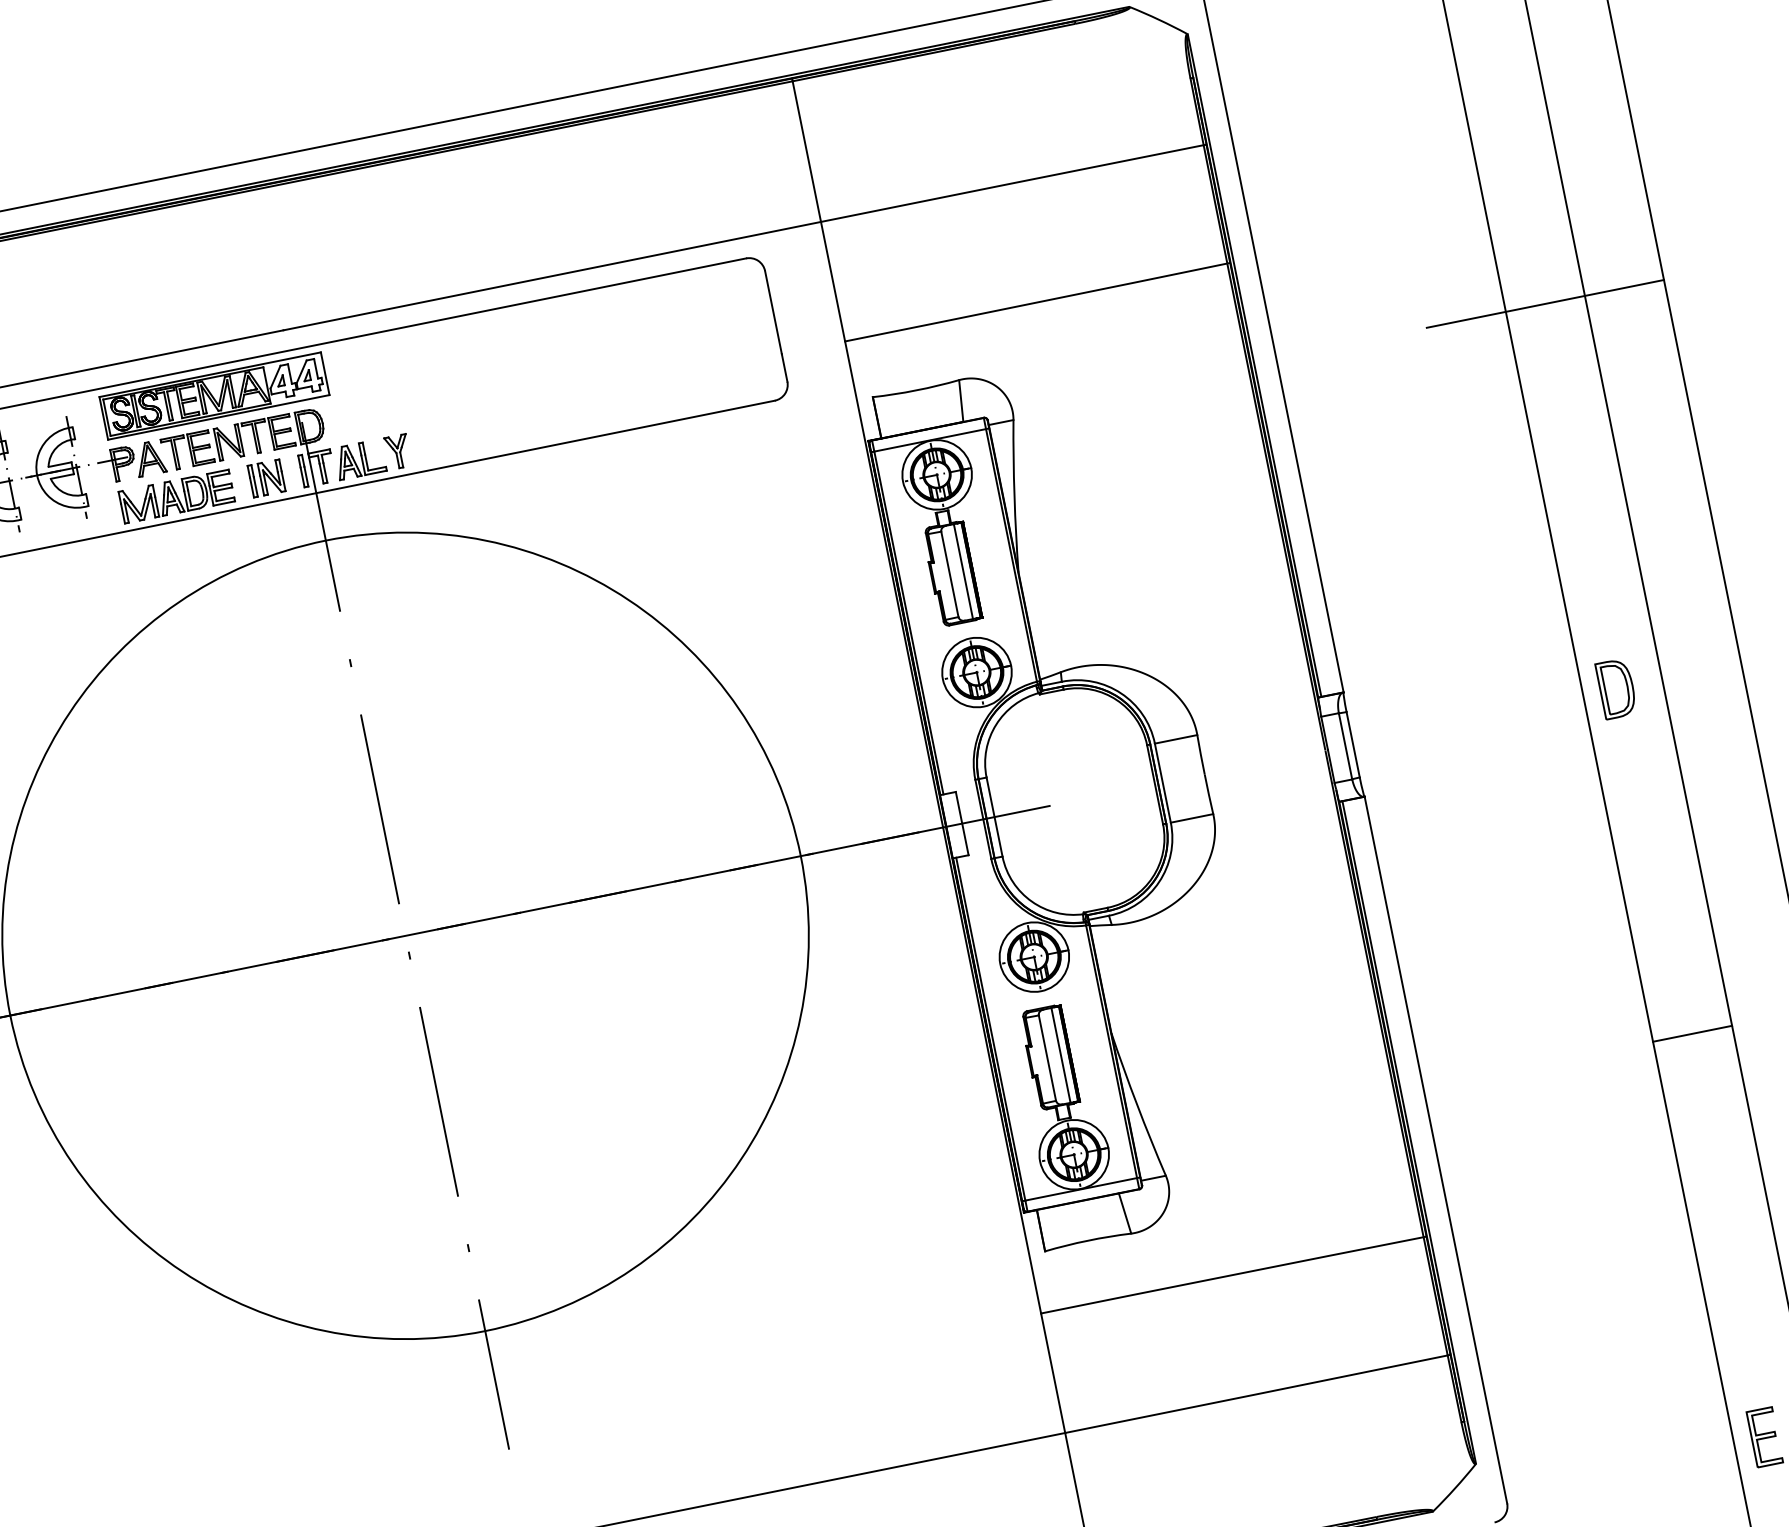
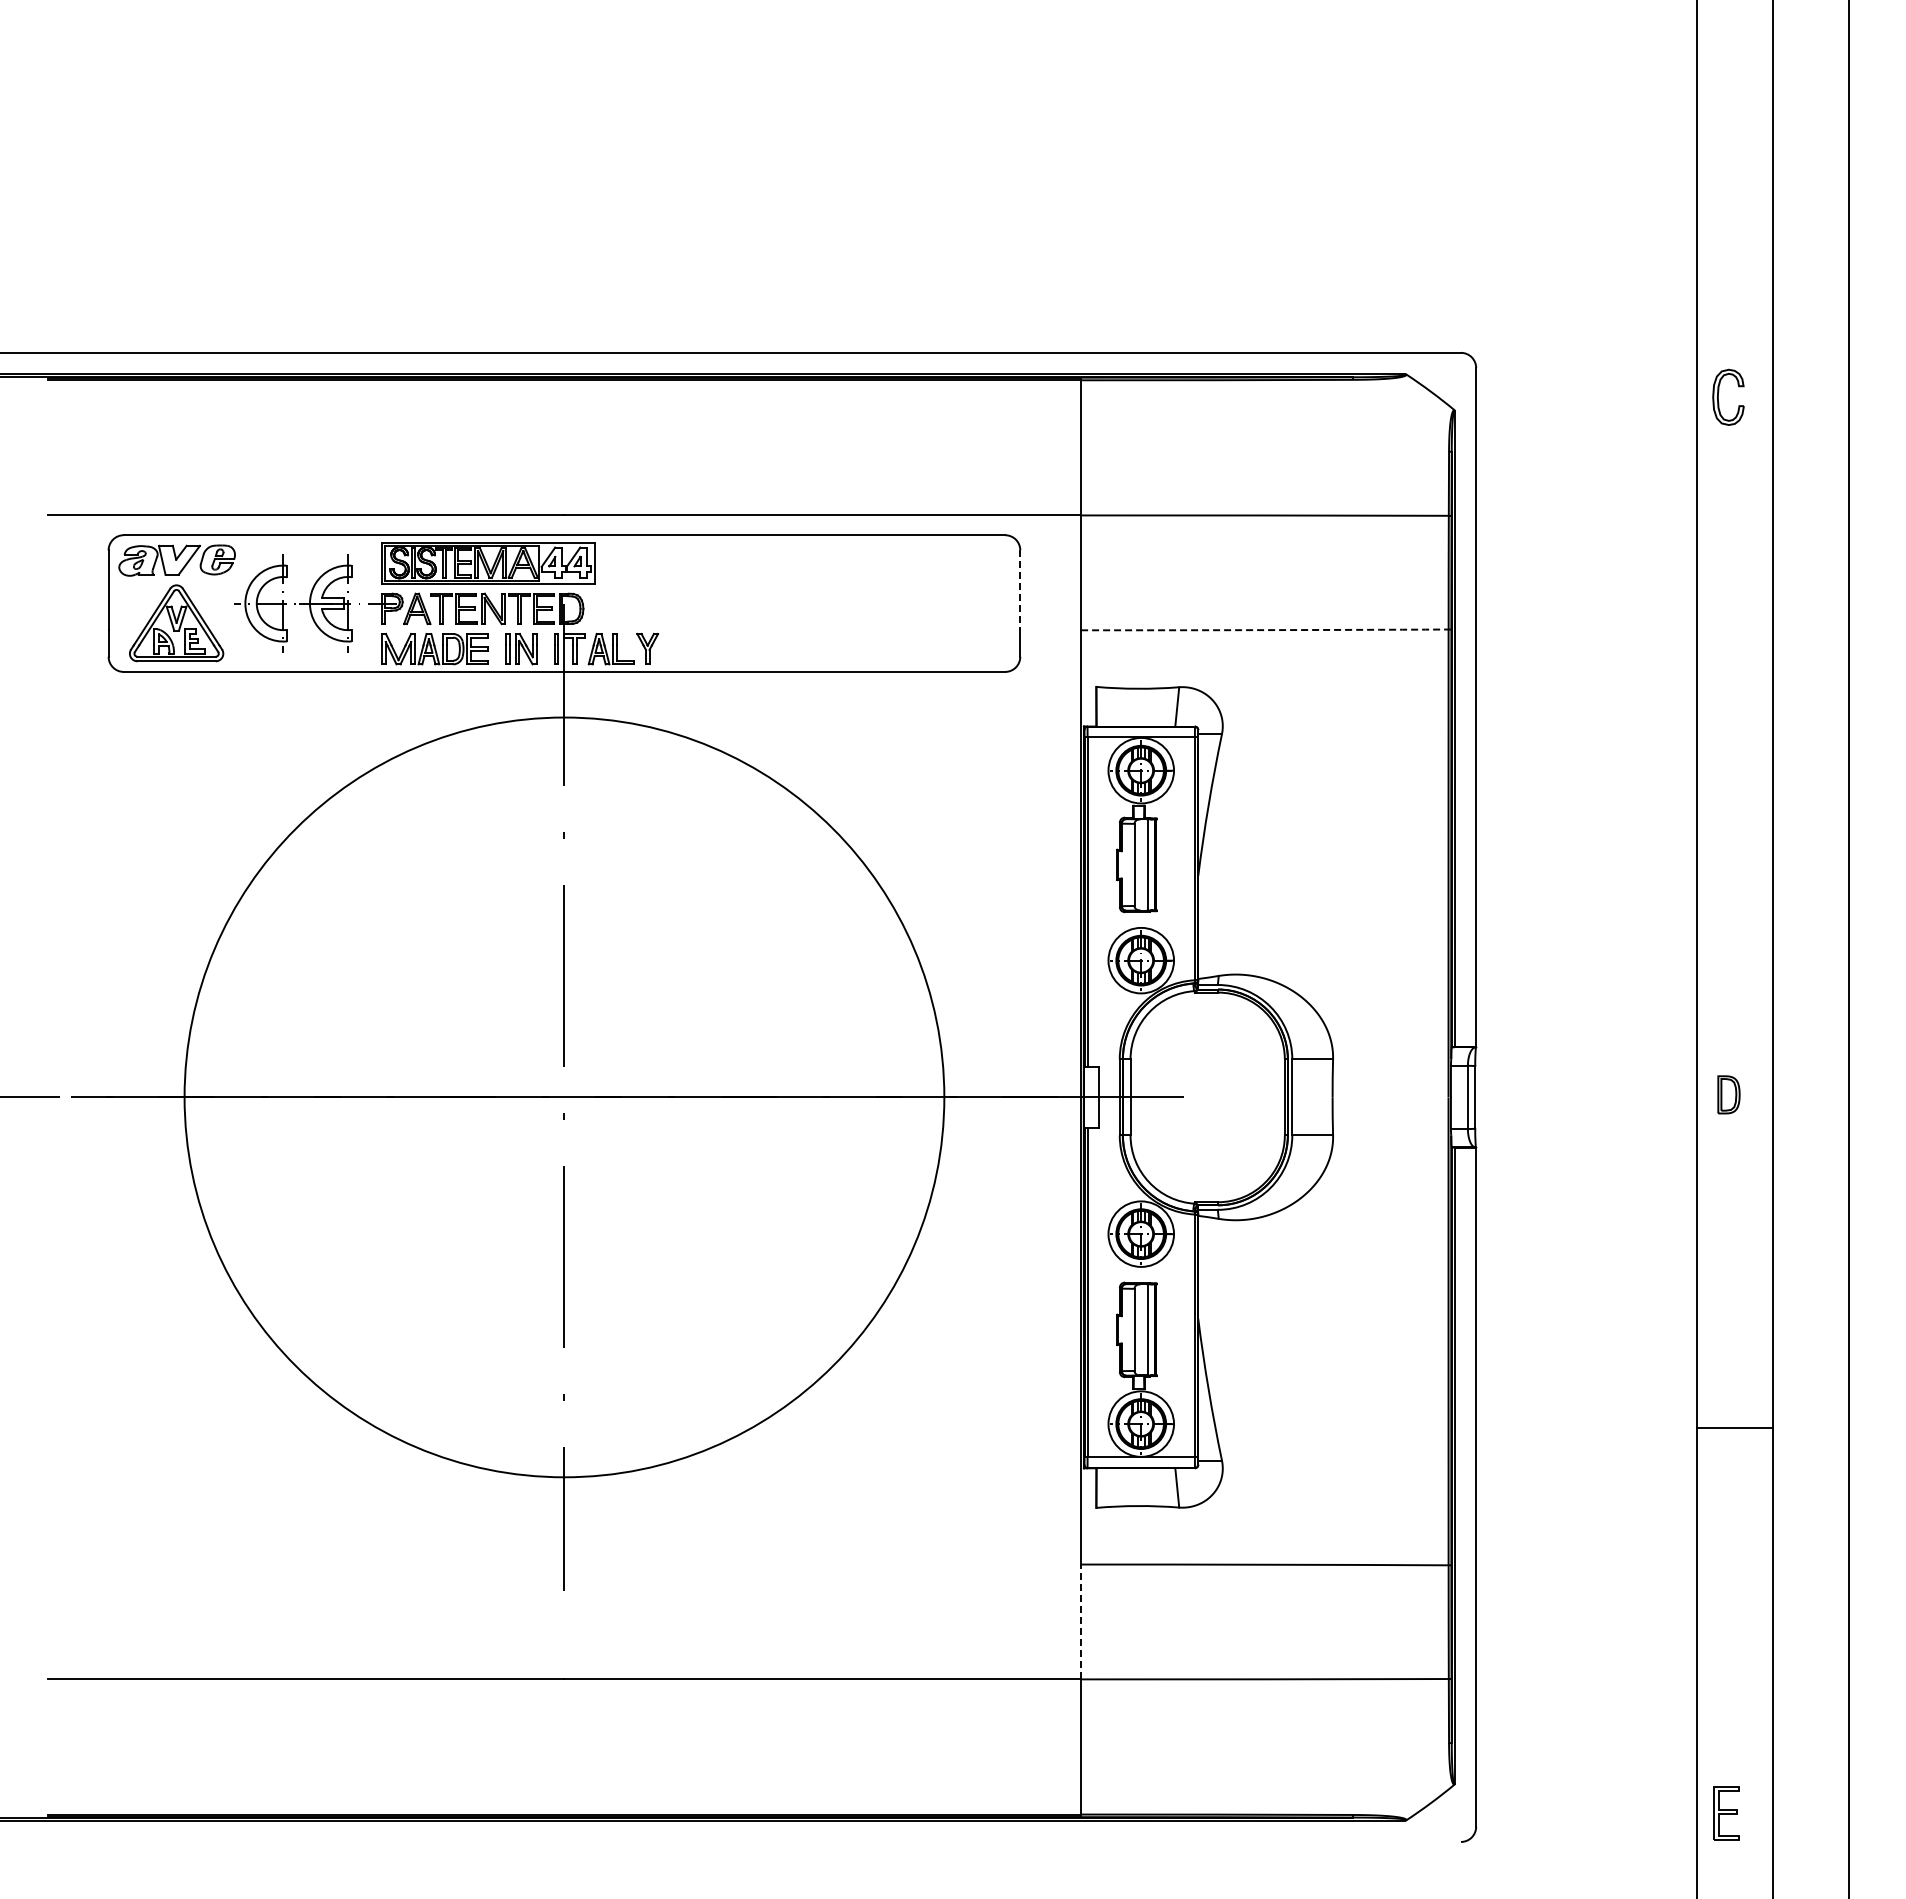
arc: (1035, 303) -> (1264, 630), solid -> dashed
line: (1545, 304) -> (1734, 726), removed
line: (773, 312) -> (1020, 590), solid -> dashed
part: (1616, 688) -> (1728, 1094), size x0.7
line: (1053, 1372) -> (1081, 1621), solid -> dashed

